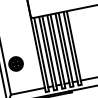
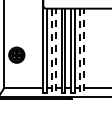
line: (80, 85) -> (82, 92), solid -> dashed
line: (55, 90) -> (54, 92), solid -> dashed

